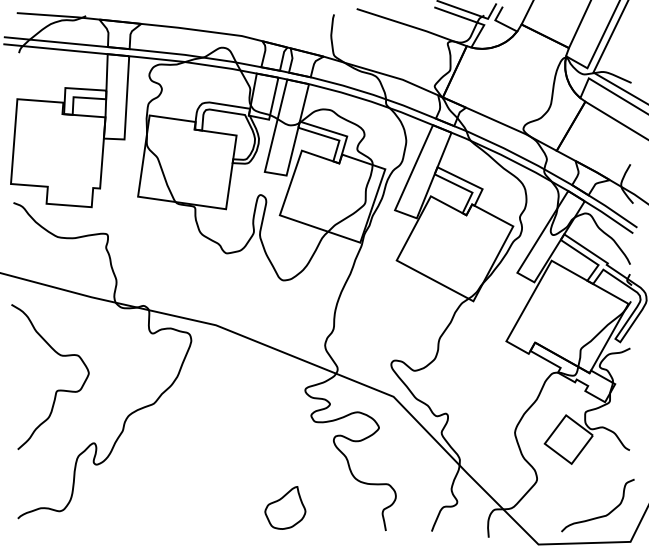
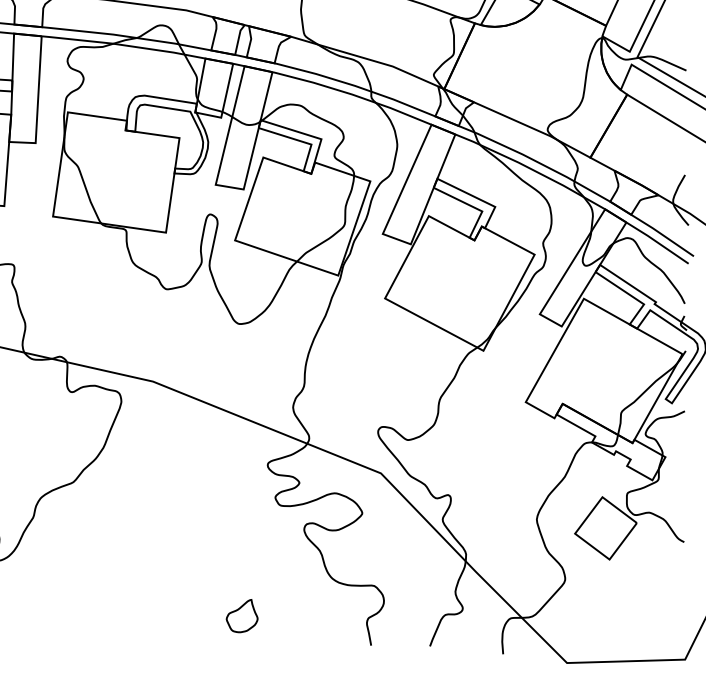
part: (285, 507) -> (242, 615), size x0.6
curve: (598, 516) -> (644, 627), removed

